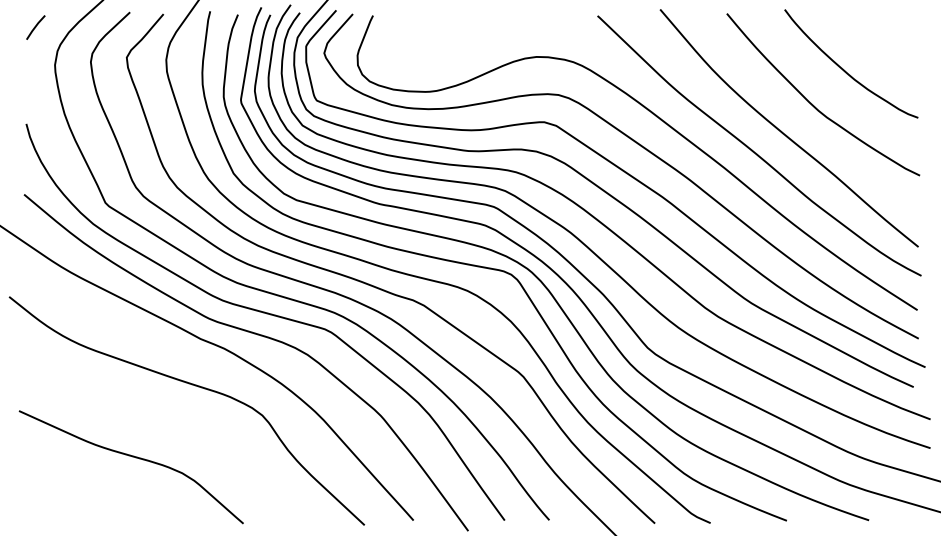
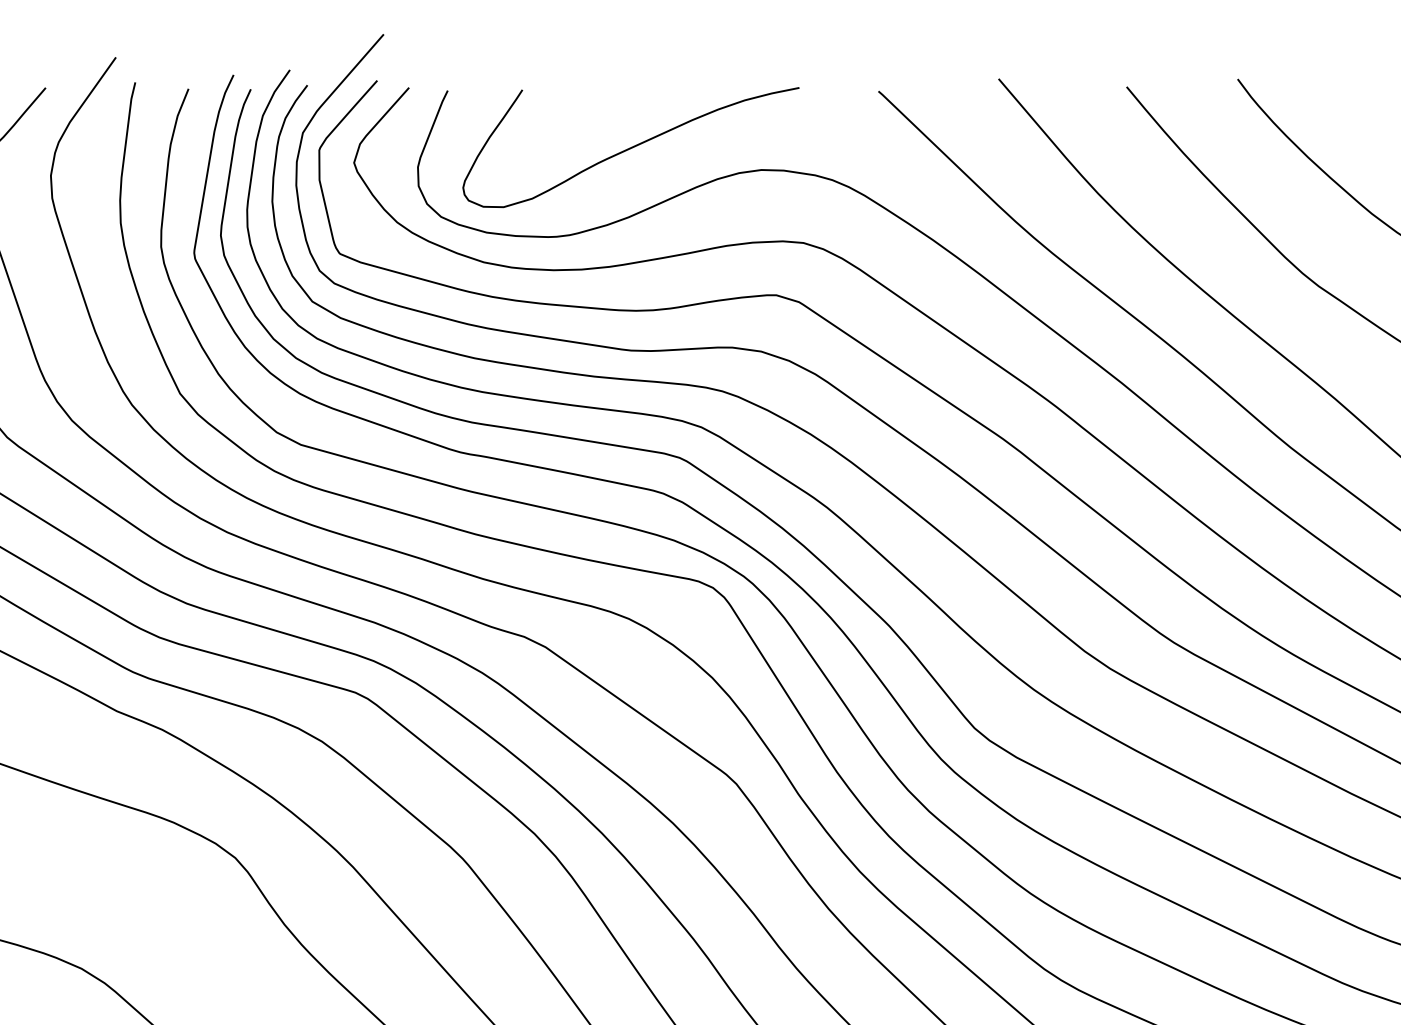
curve: (468, 45) -> (630, 148), added

